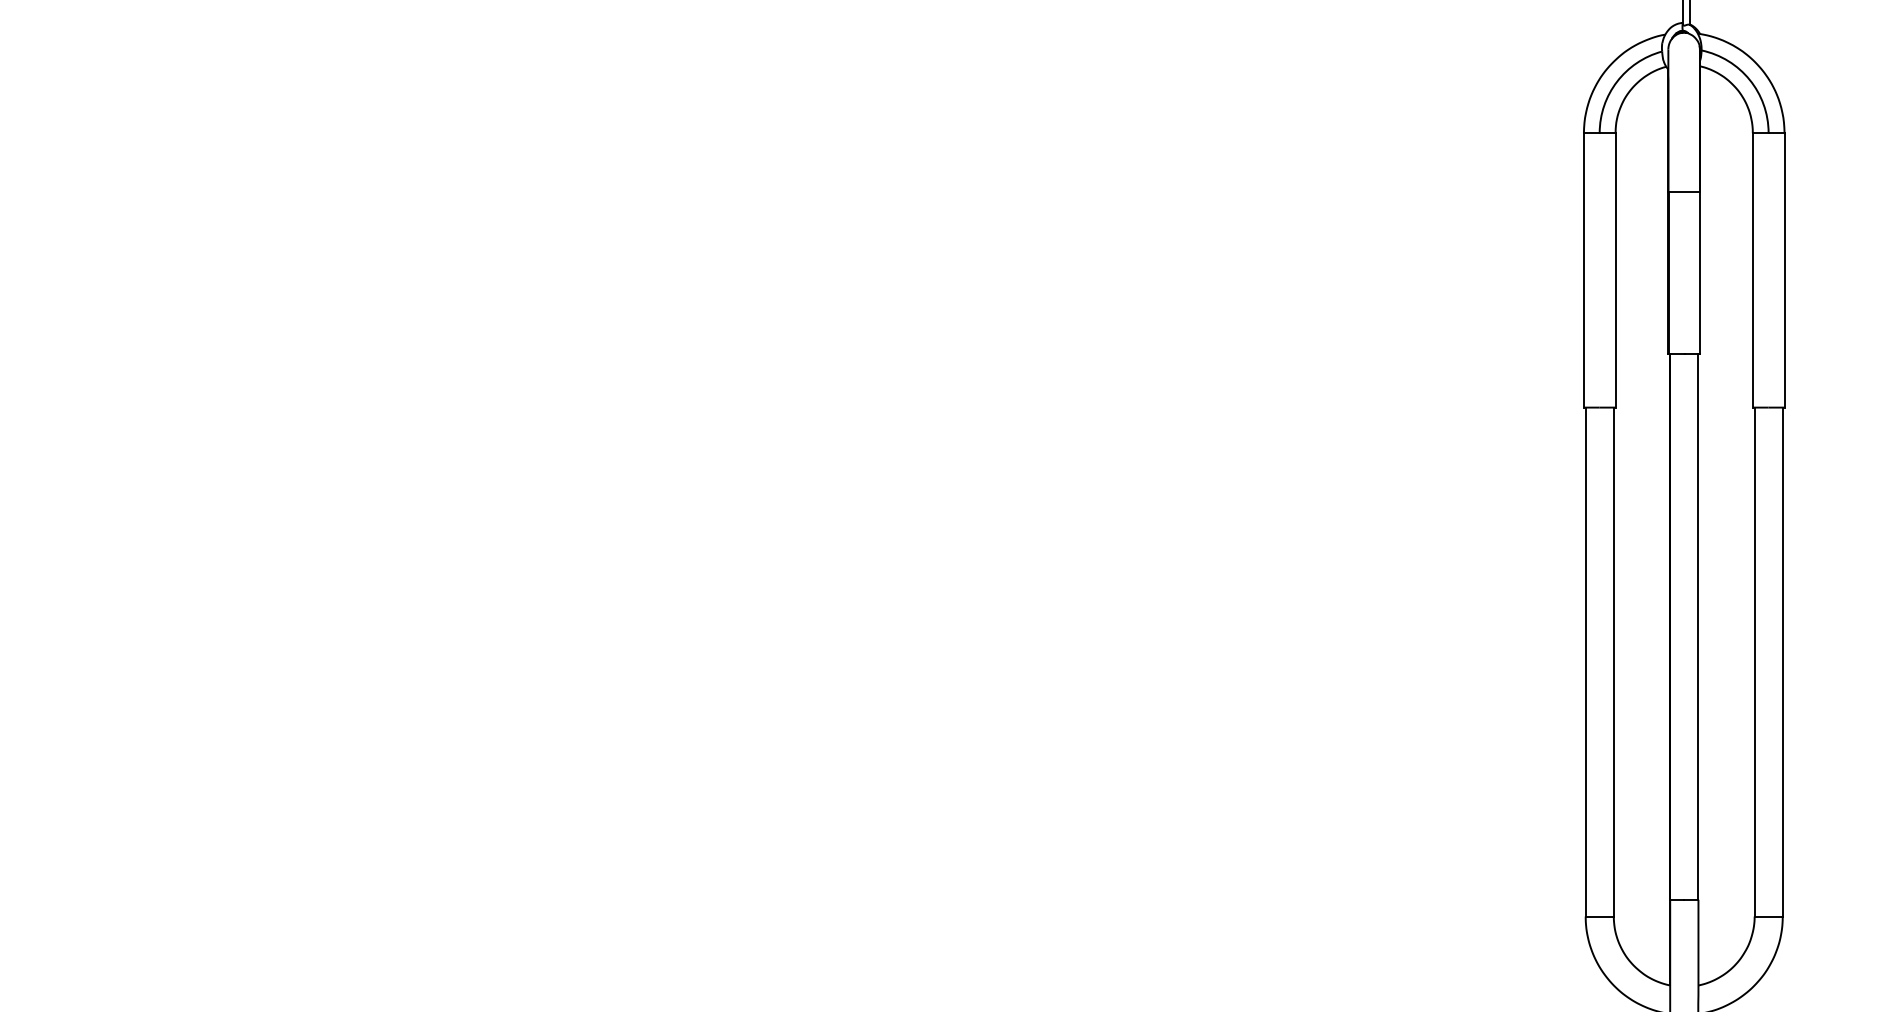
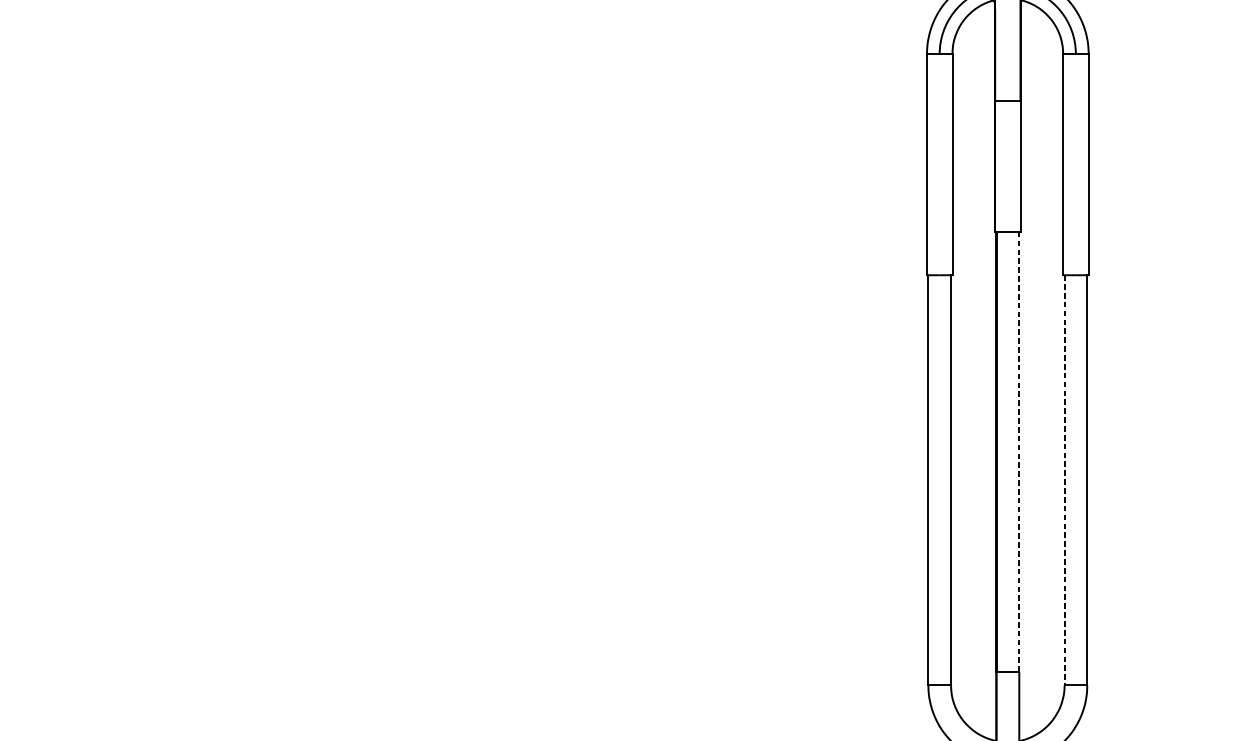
line: (1698, 626) -> (1019, 451), solid -> dashed
line: (1754, 662) -> (1064, 480), solid -> dashed

